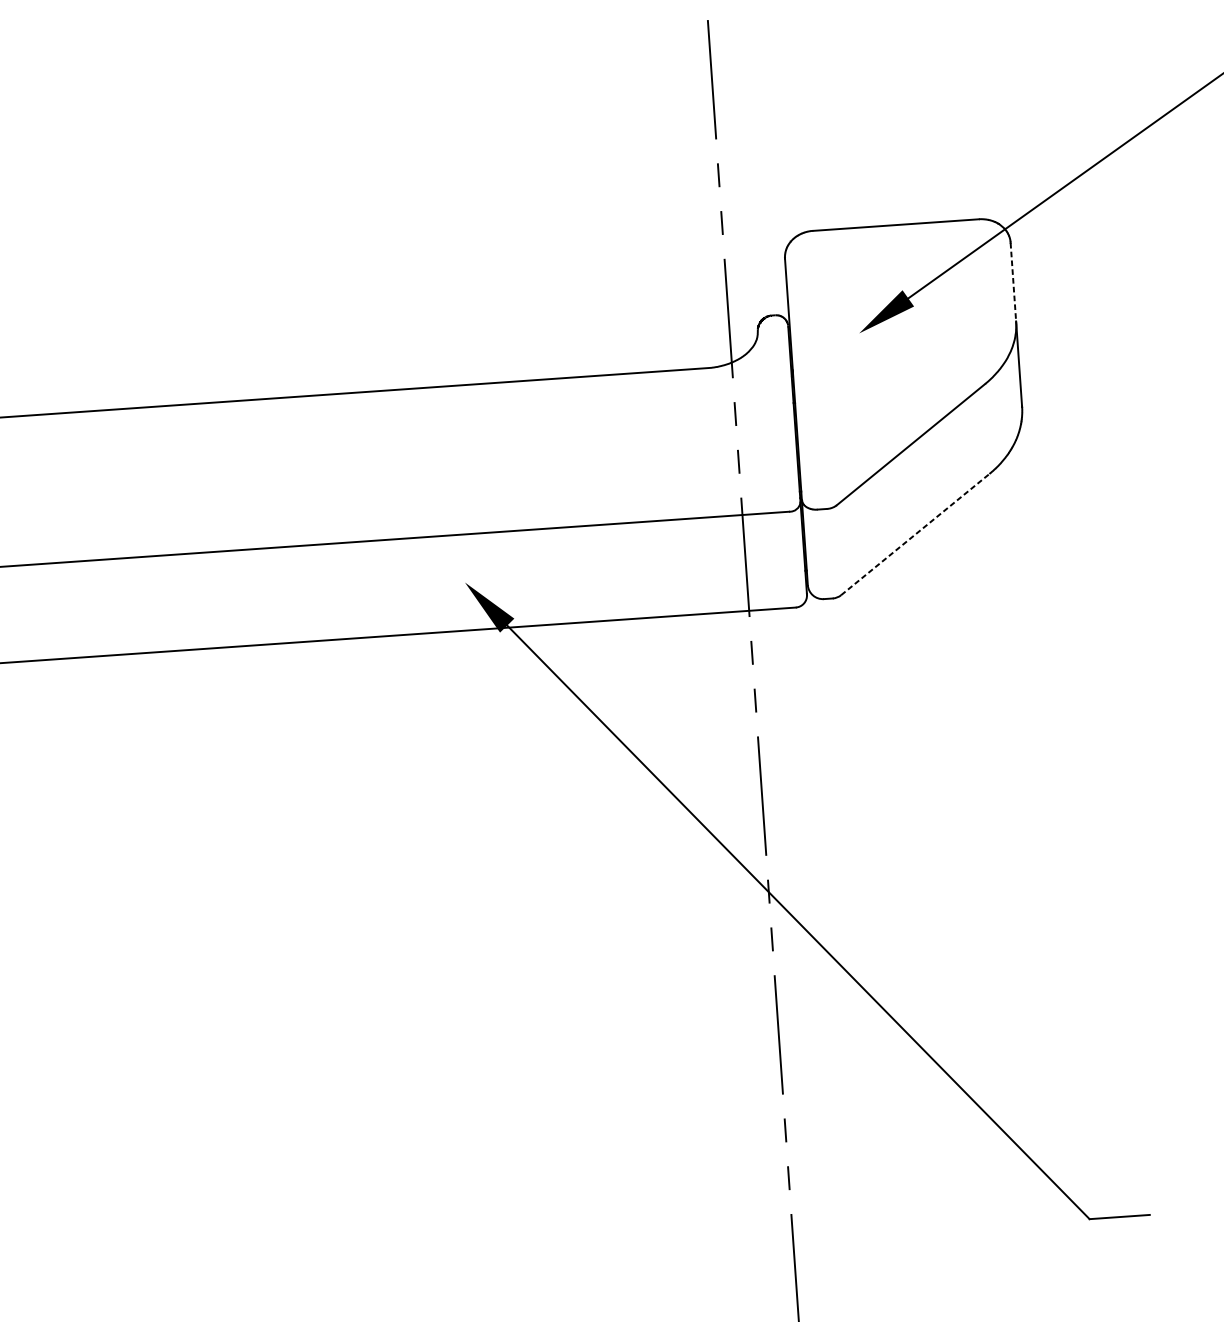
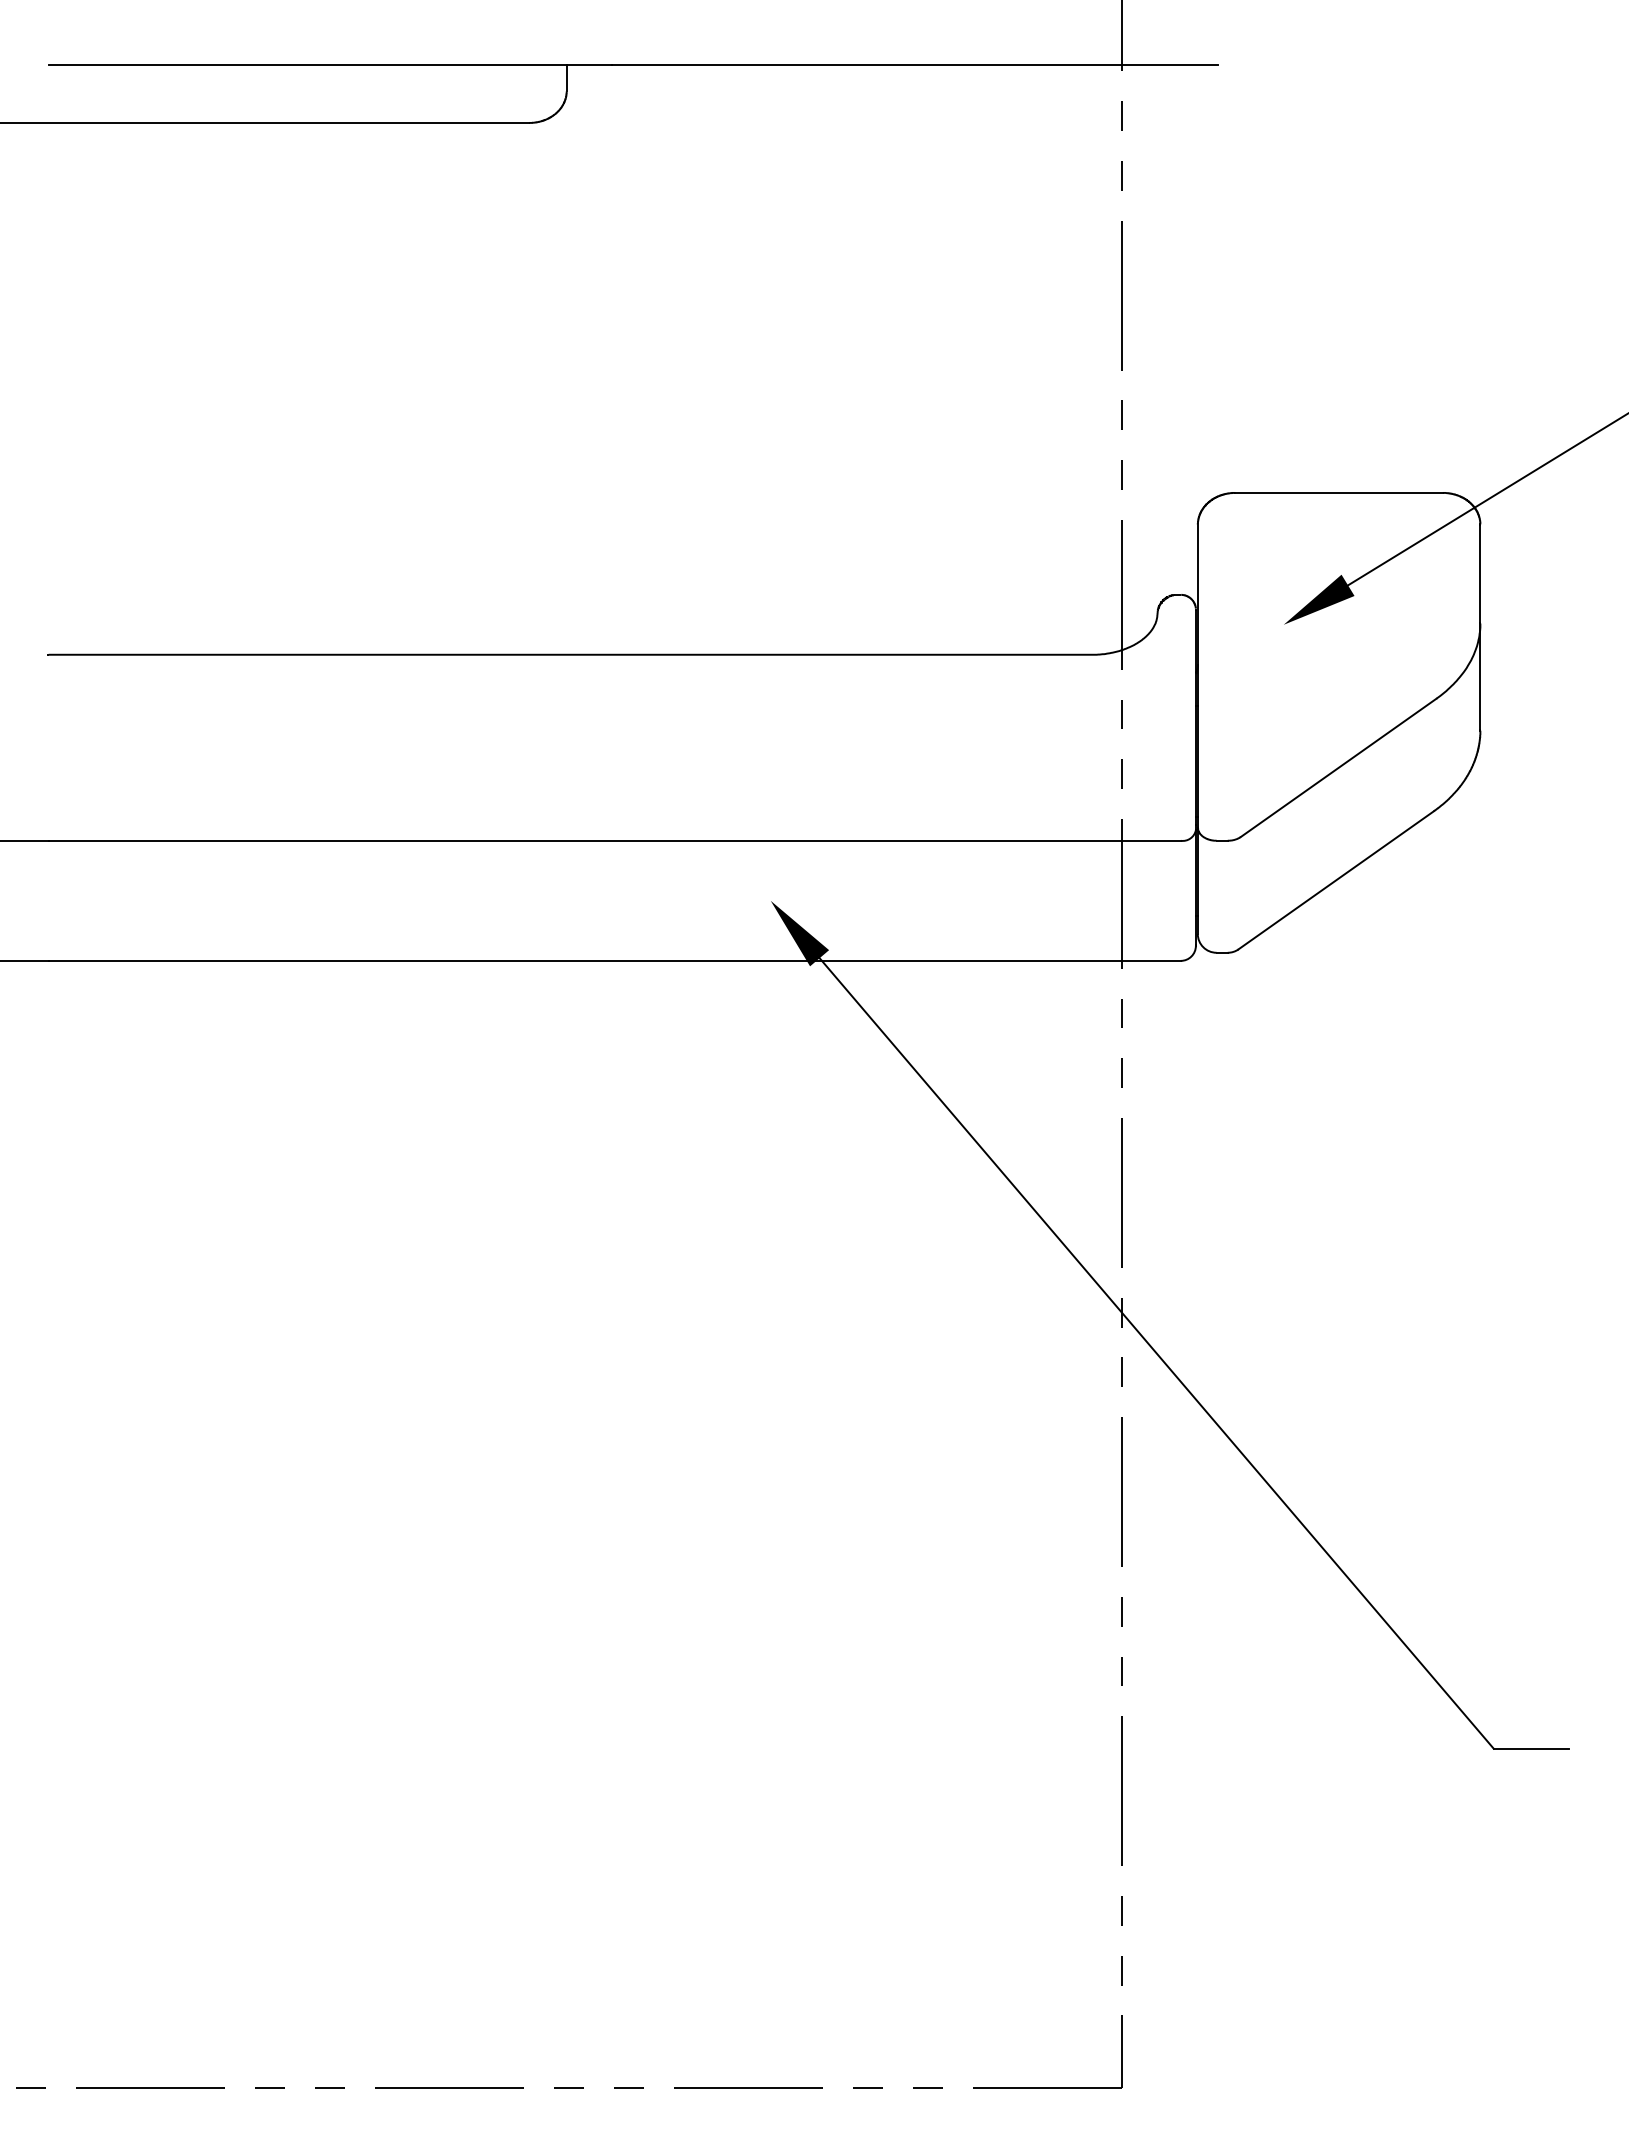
line: (1013, 282) -> (1480, 574), dashed -> solid
line: (915, 534) -> (1336, 880), dashed -> solid

